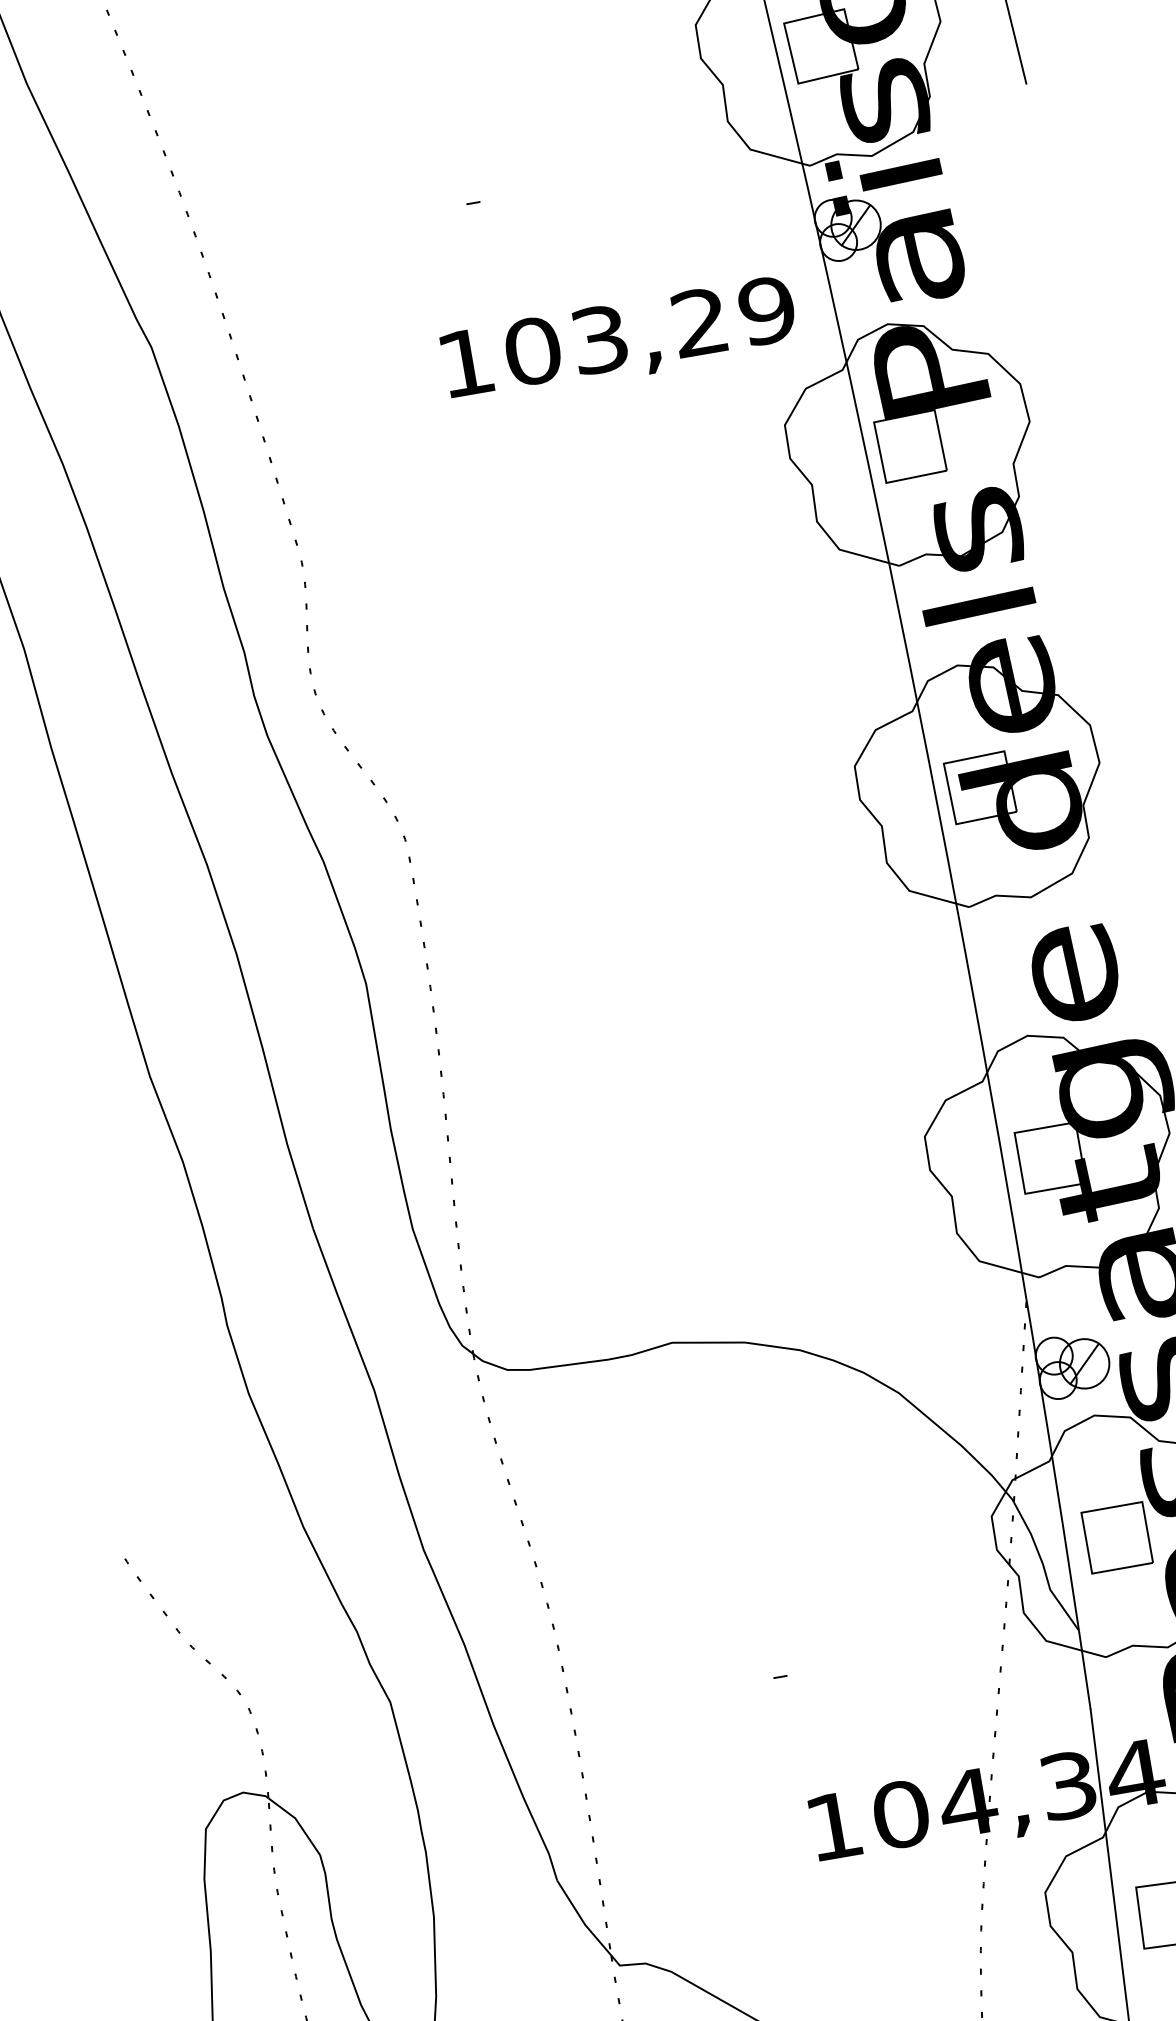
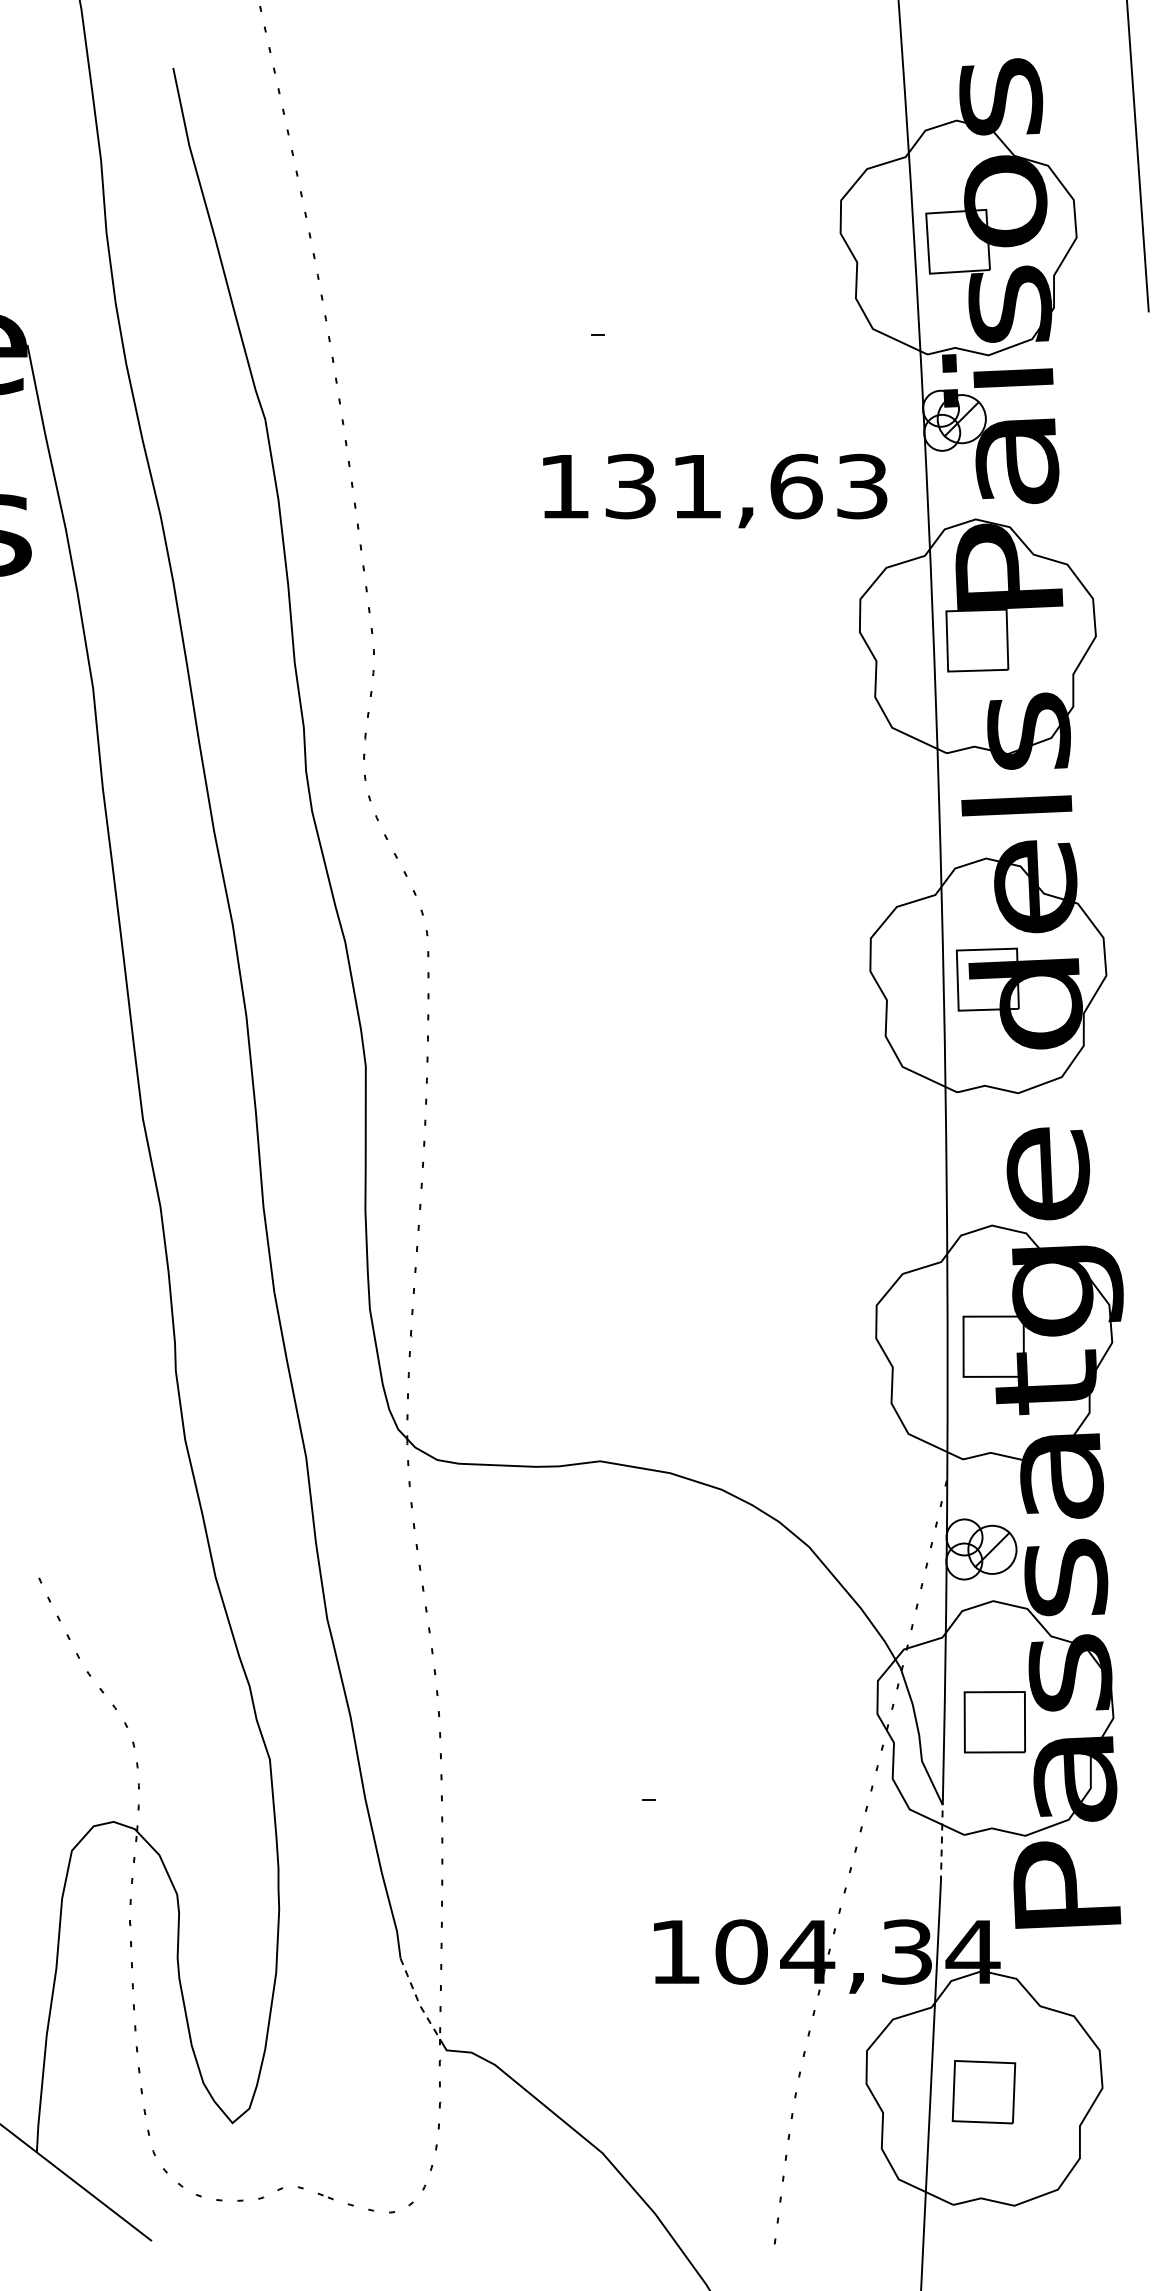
text: (649, 330) -> (746, 486), 103,29 -> 131,63
line: (1084, 1669) -> (941, 1843), solid -> dashed
line: (582, 1920) -> (418, 2000), solid -> dashed

